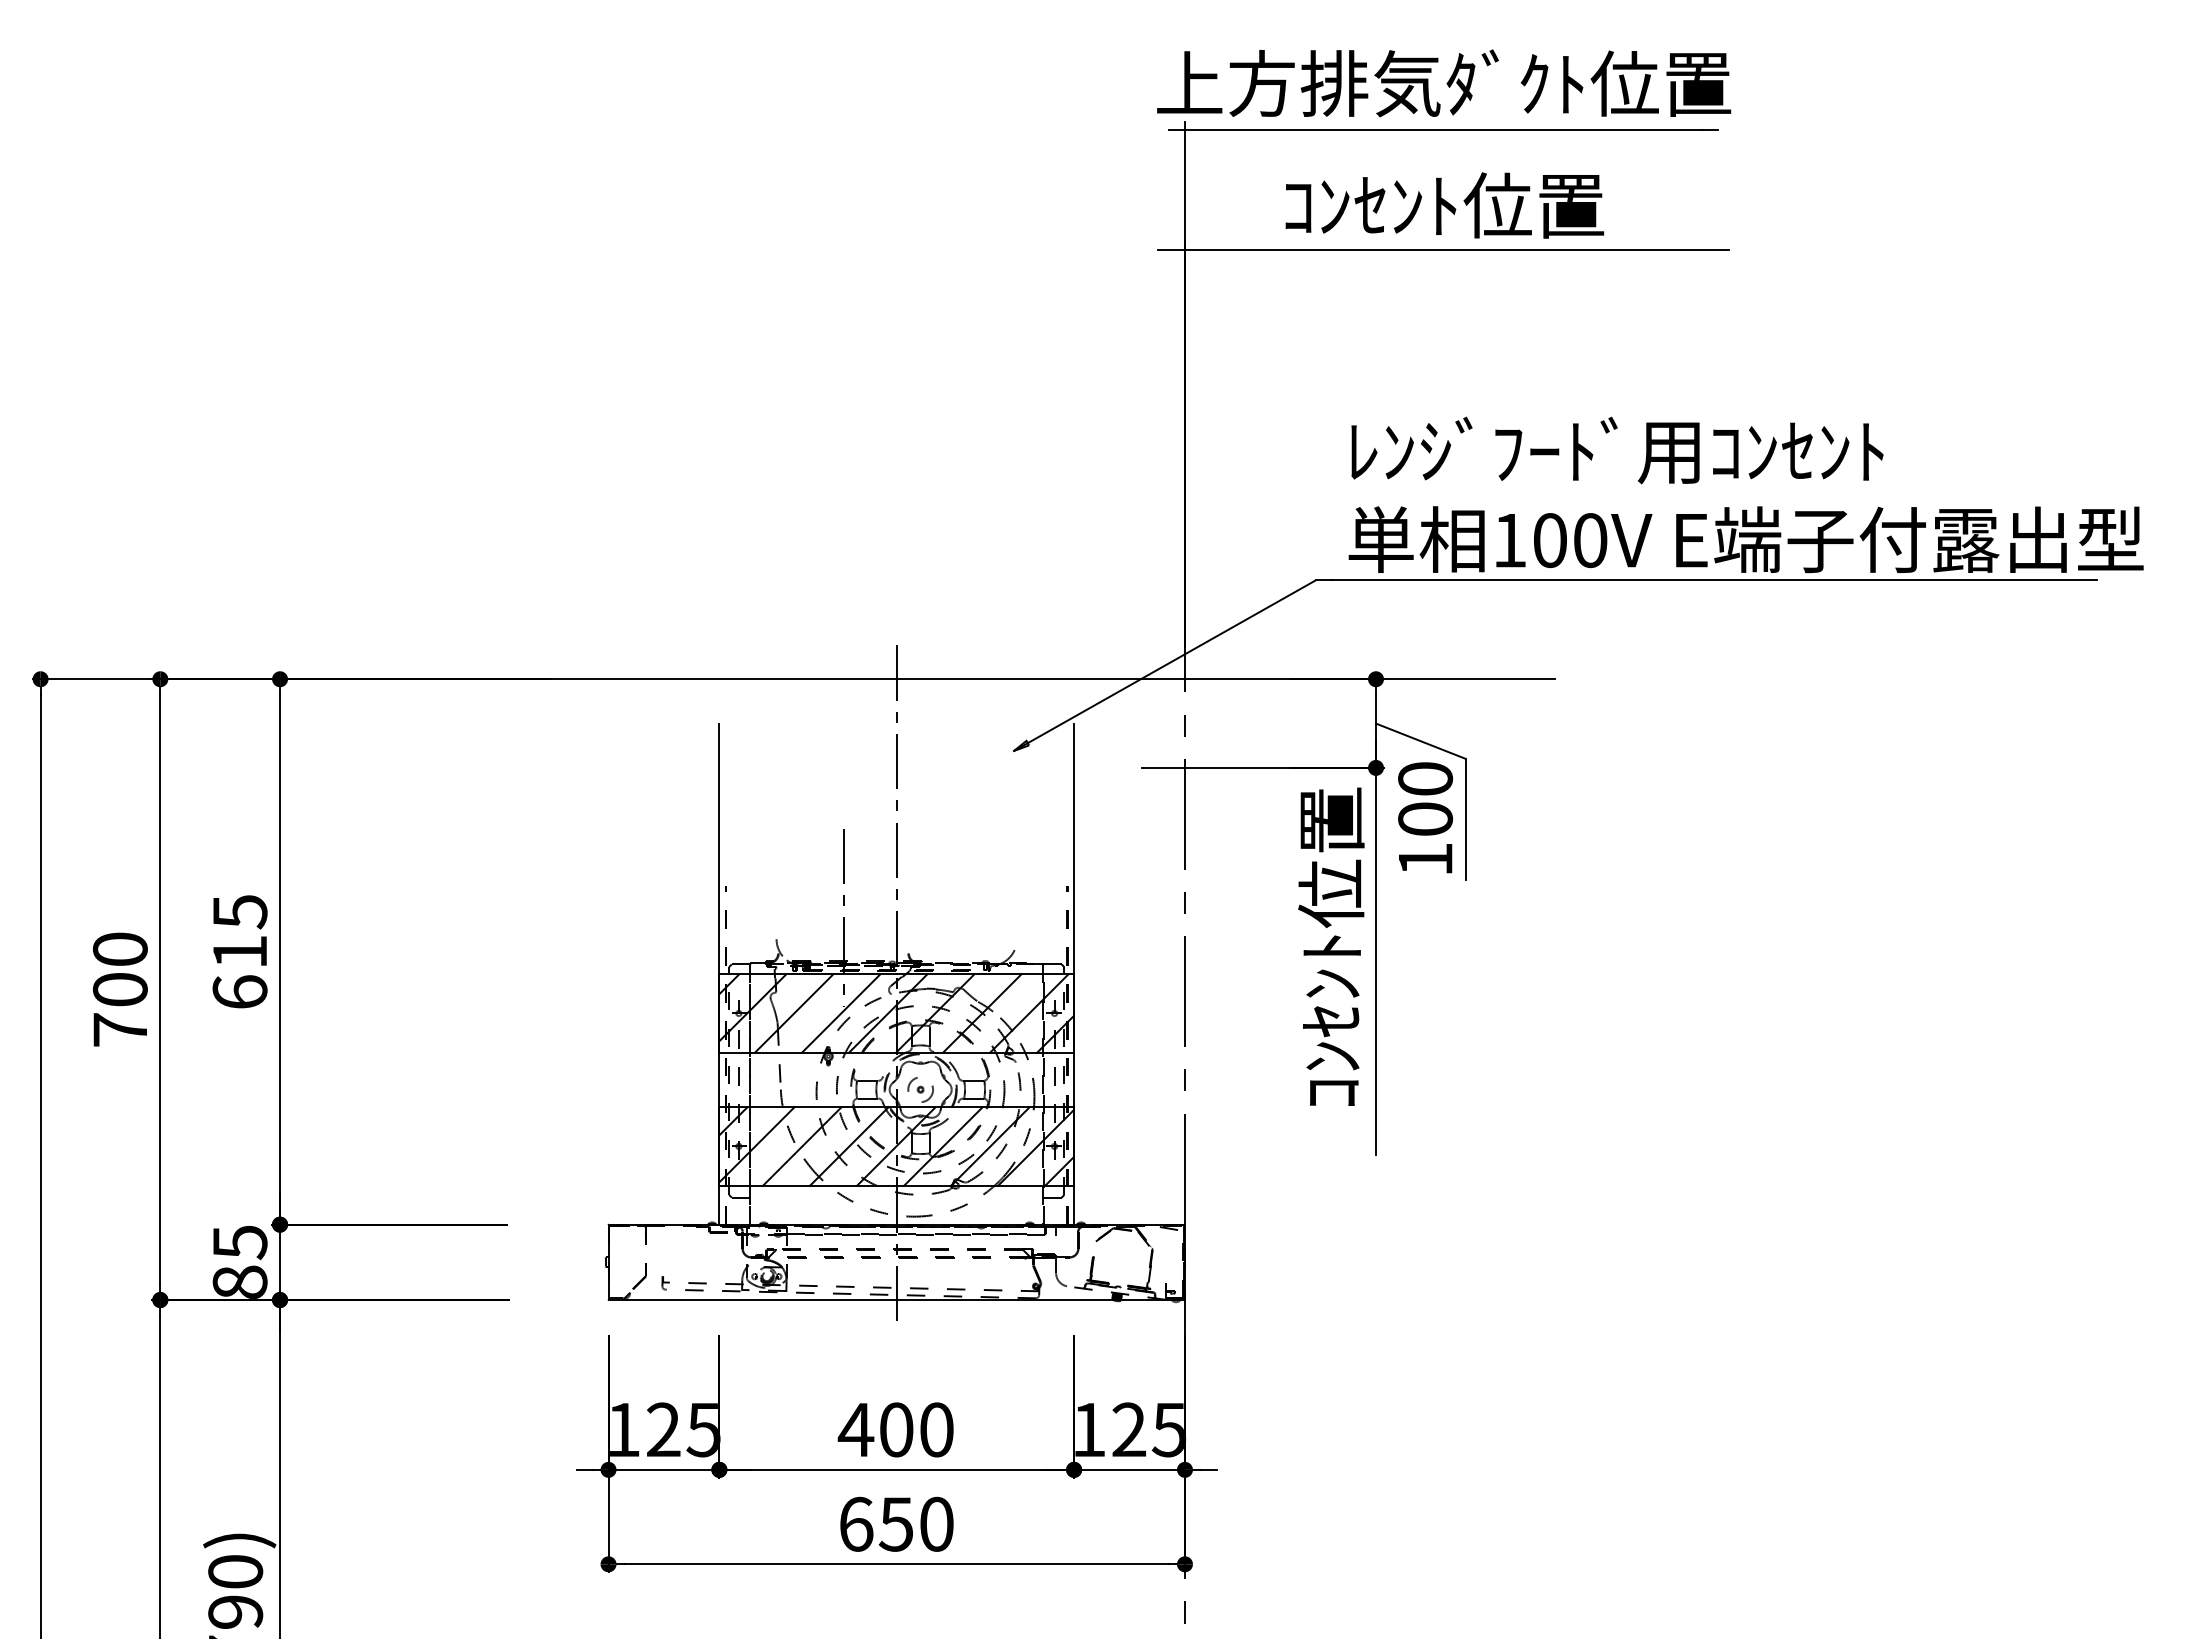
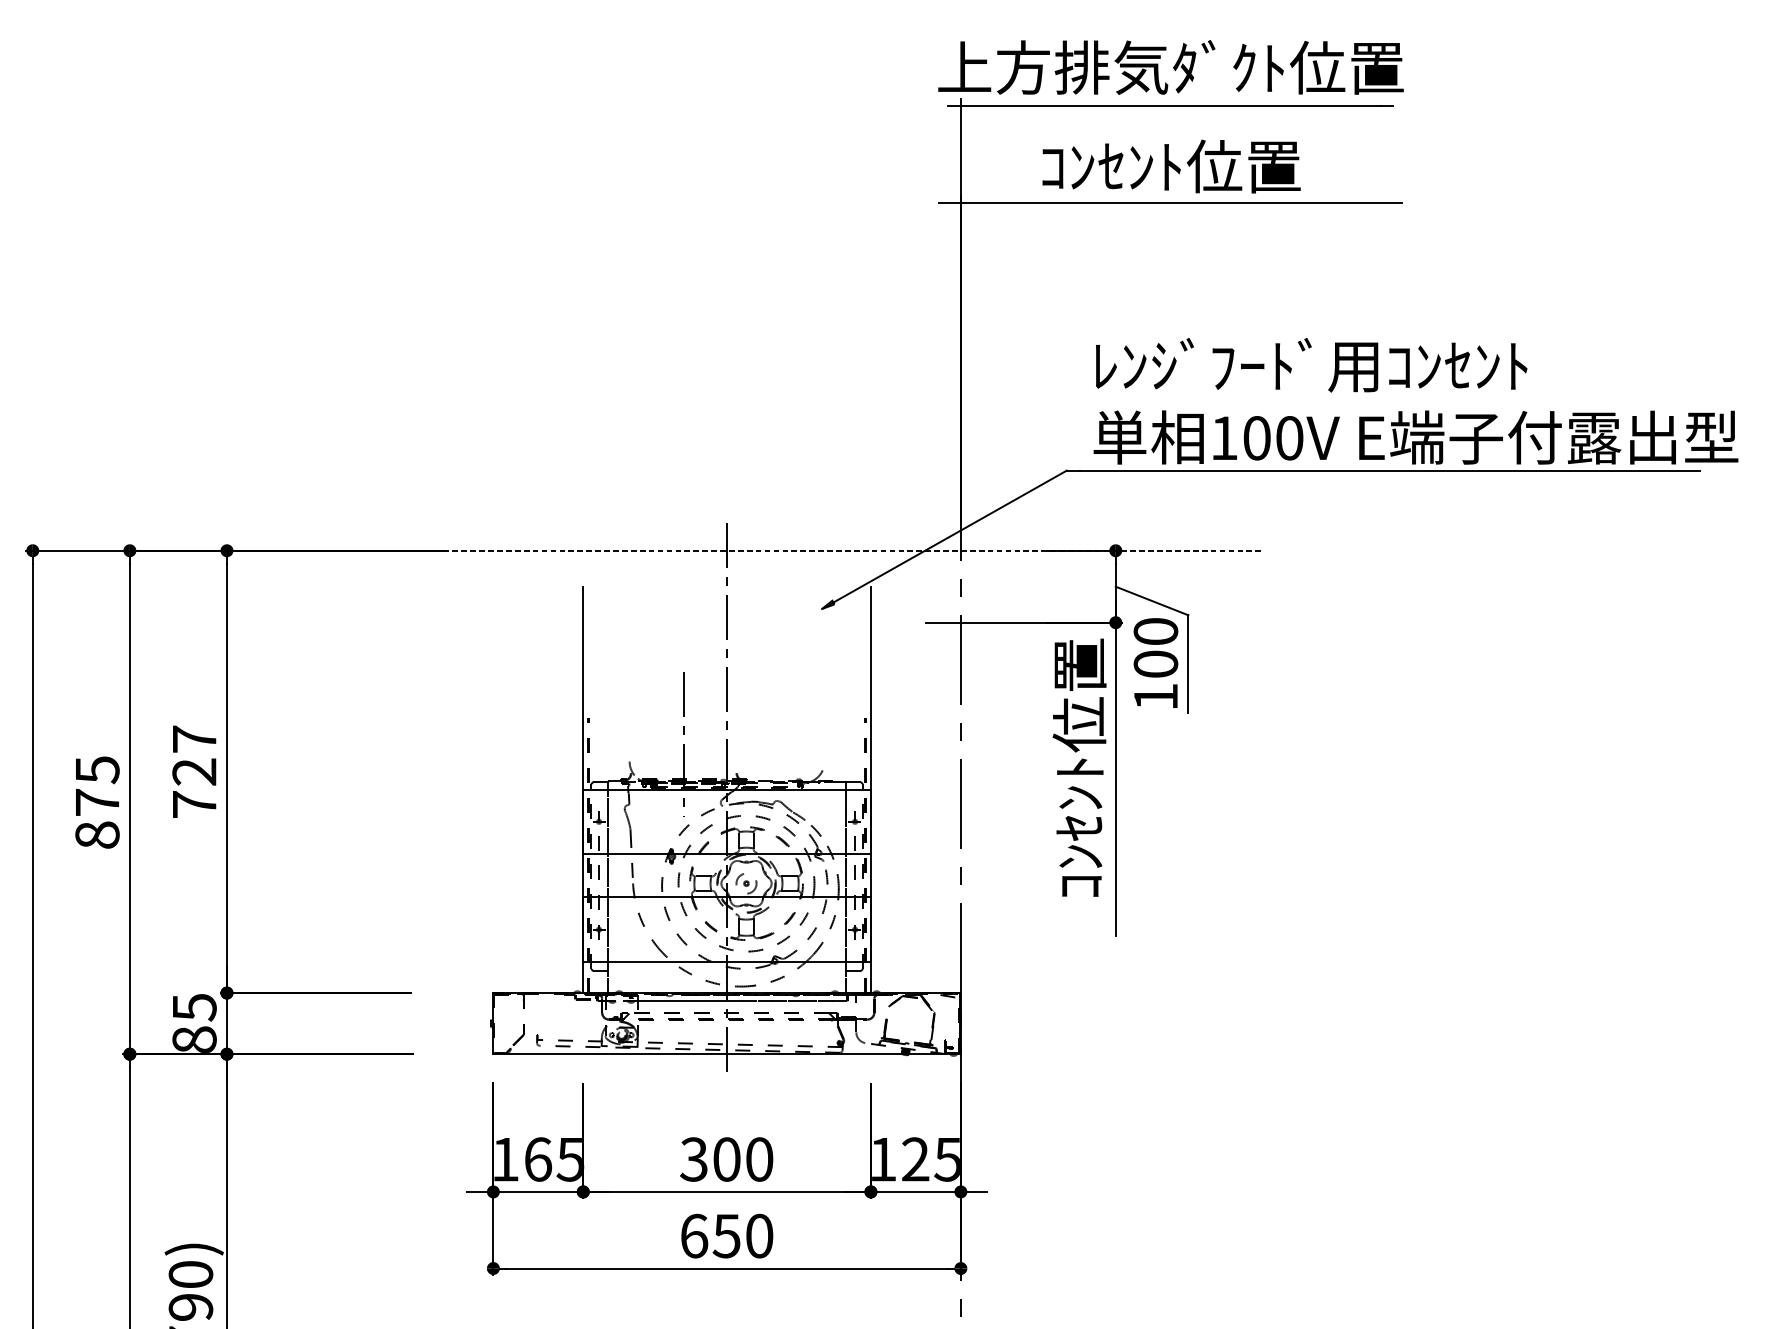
line: (990, 679) -> (803, 550), solid -> dashed
text: (239, 951) -> (194, 771), 615 -> 727
text: (119, 989) -> (96, 802), 700 -> 875
hatch: (896, 1013) -> (726, 821), removed
hatch: (896, 1146) -> (726, 929), removed
text: (663, 1429) -> (537, 1159), 125 -> 165
text: (855, 1429) -> (693, 1159), 400 -> 300

